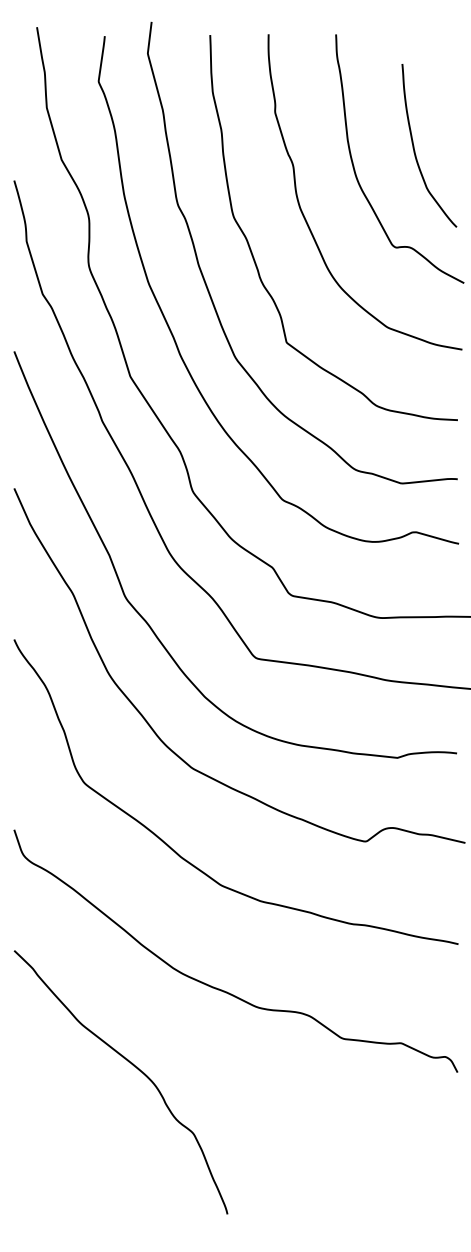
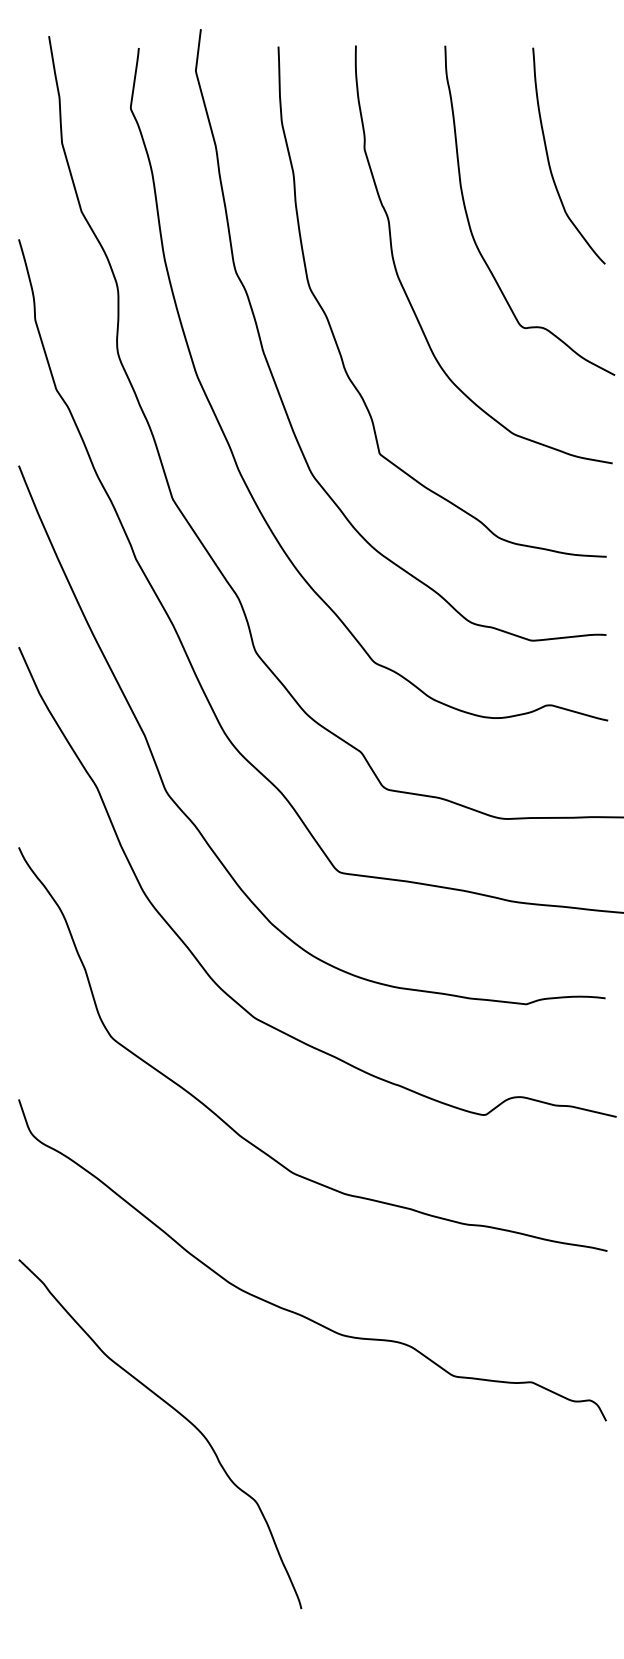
curve: (415, 150) -> (550, 162), moved

